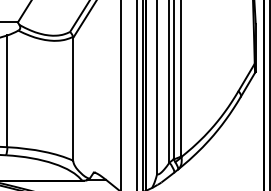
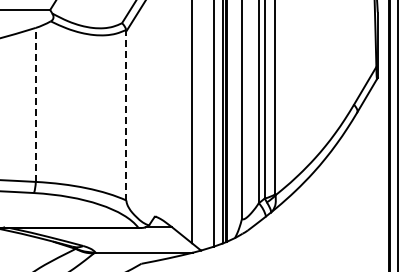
line: (7, 91) -> (35, 104), solid -> dashed
line: (73, 98) -> (126, 115), solid -> dashed

